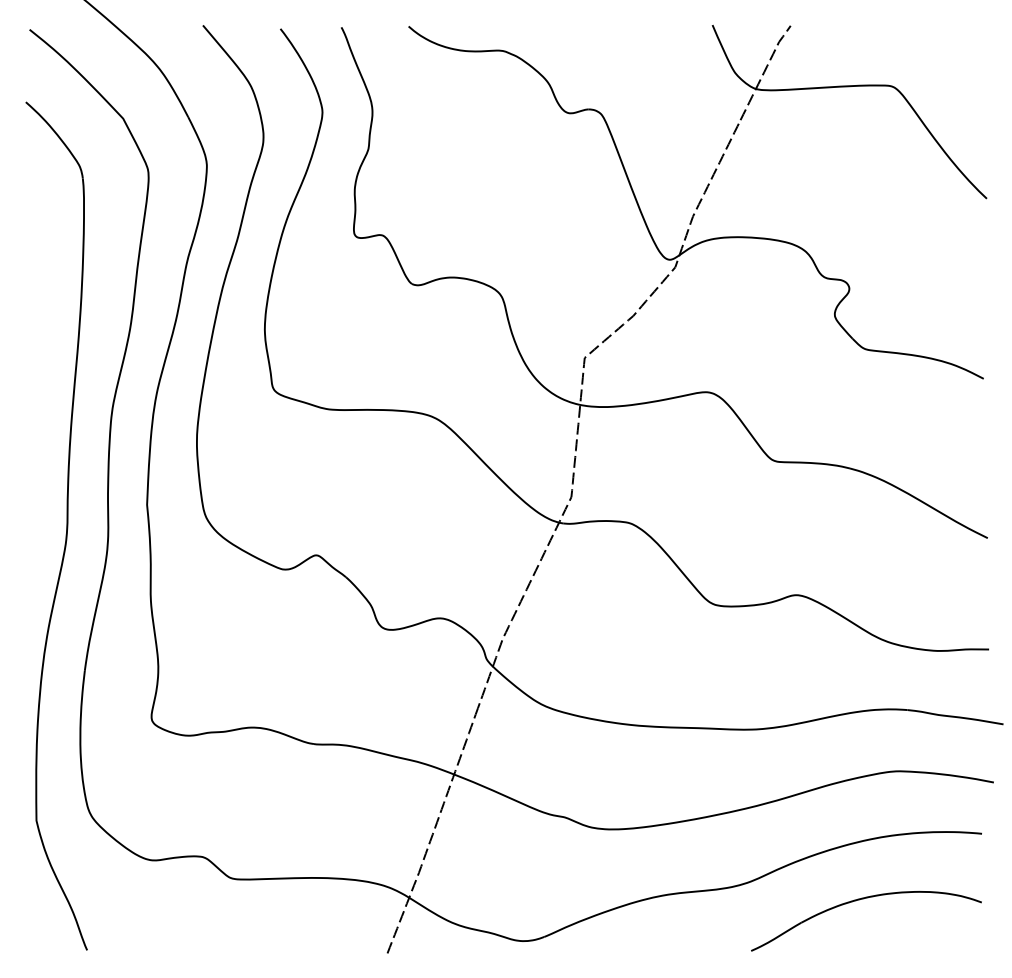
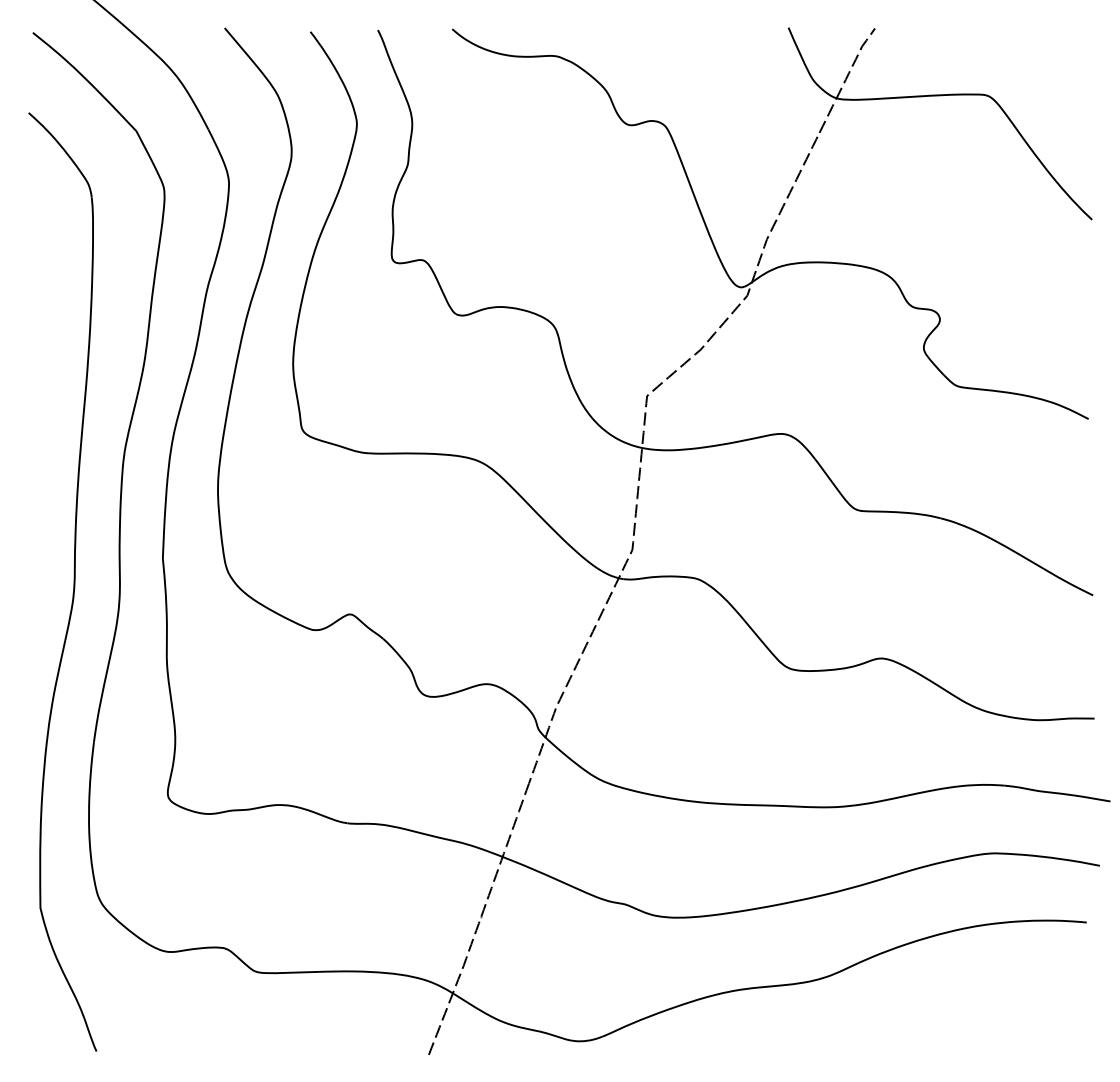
part: (862, 899) -> (954, 995), removed

